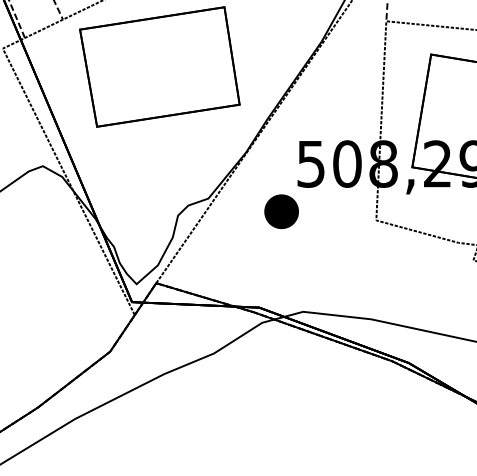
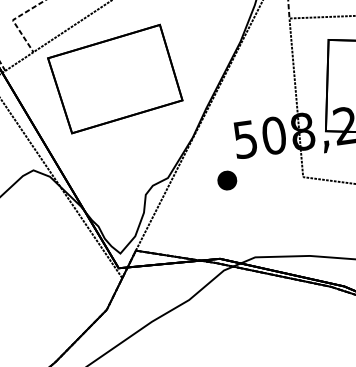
part: (281, 211) -> (227, 180), size x0.71

